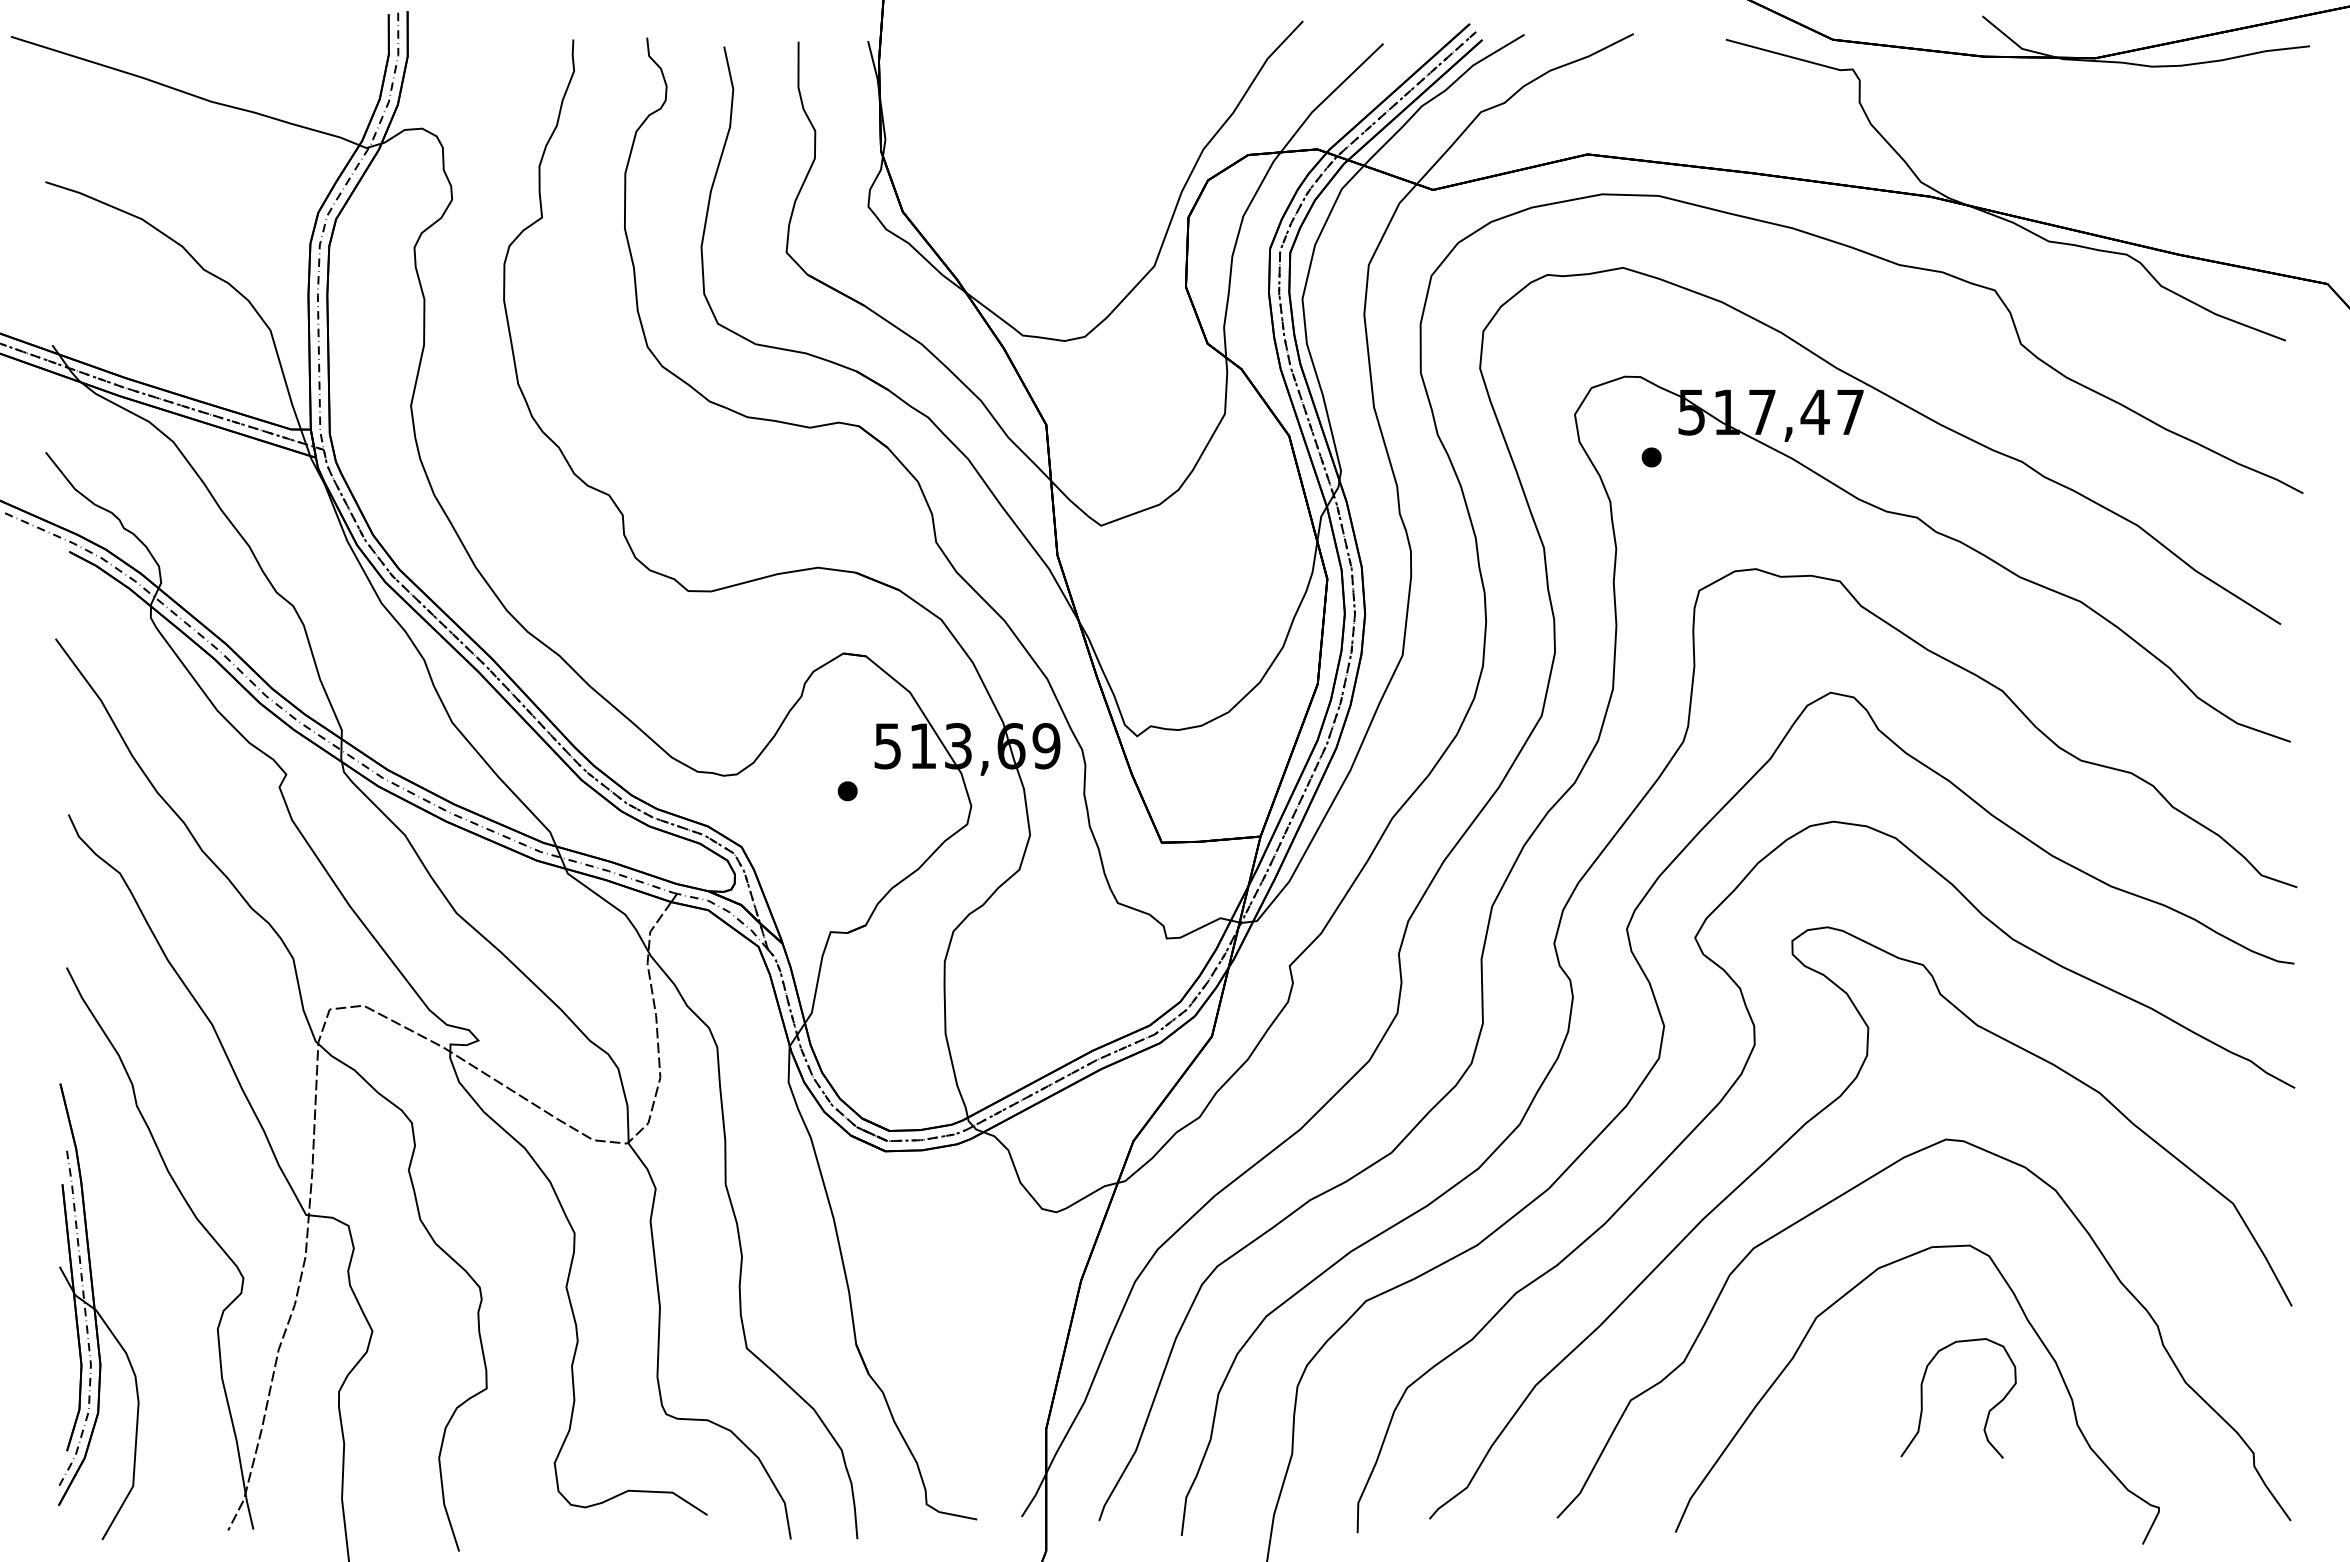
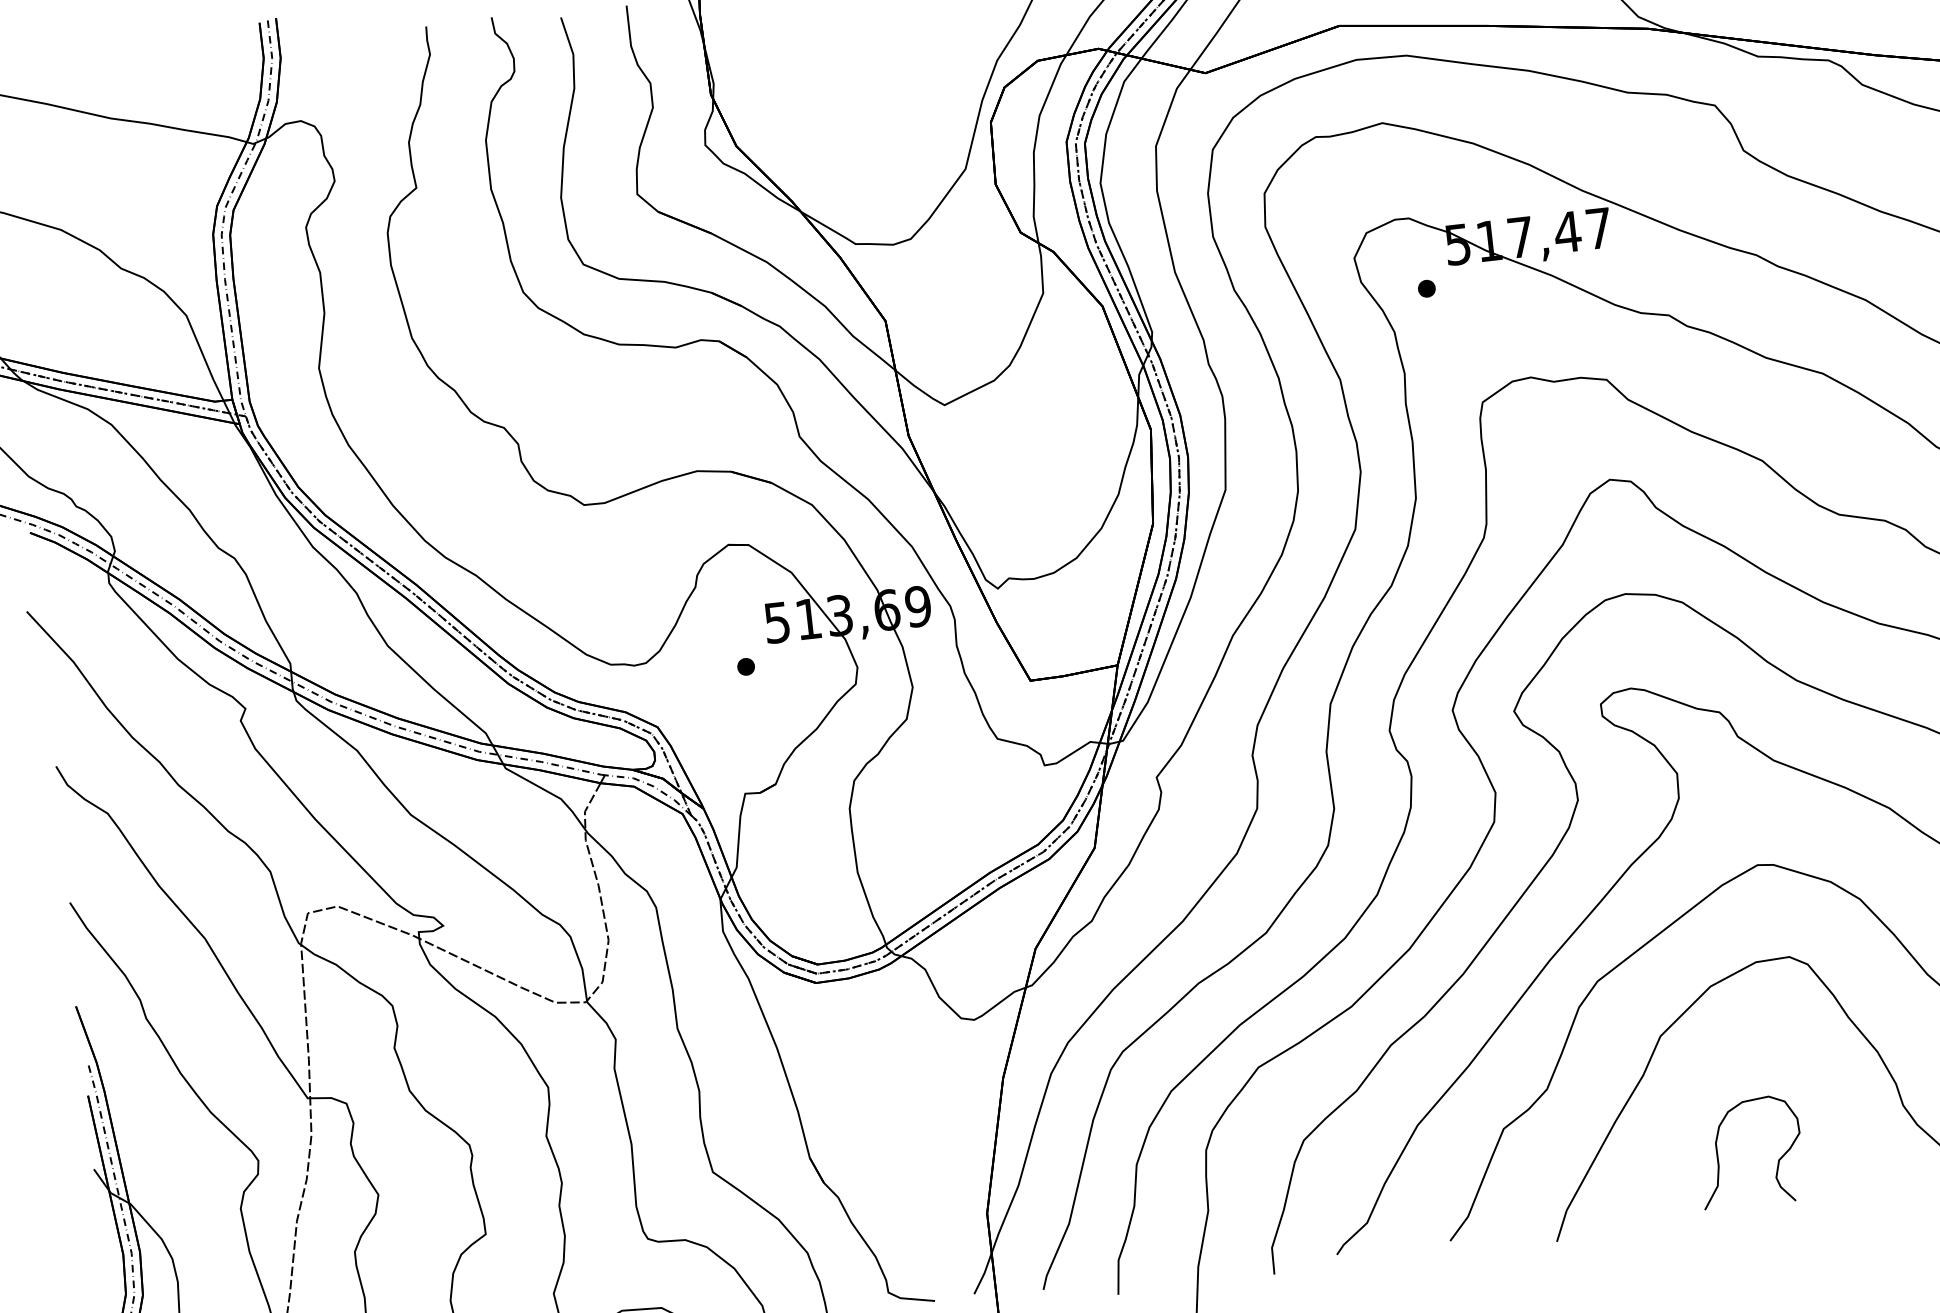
curve: (1988, 1410) -> (1778, 1159), moved

